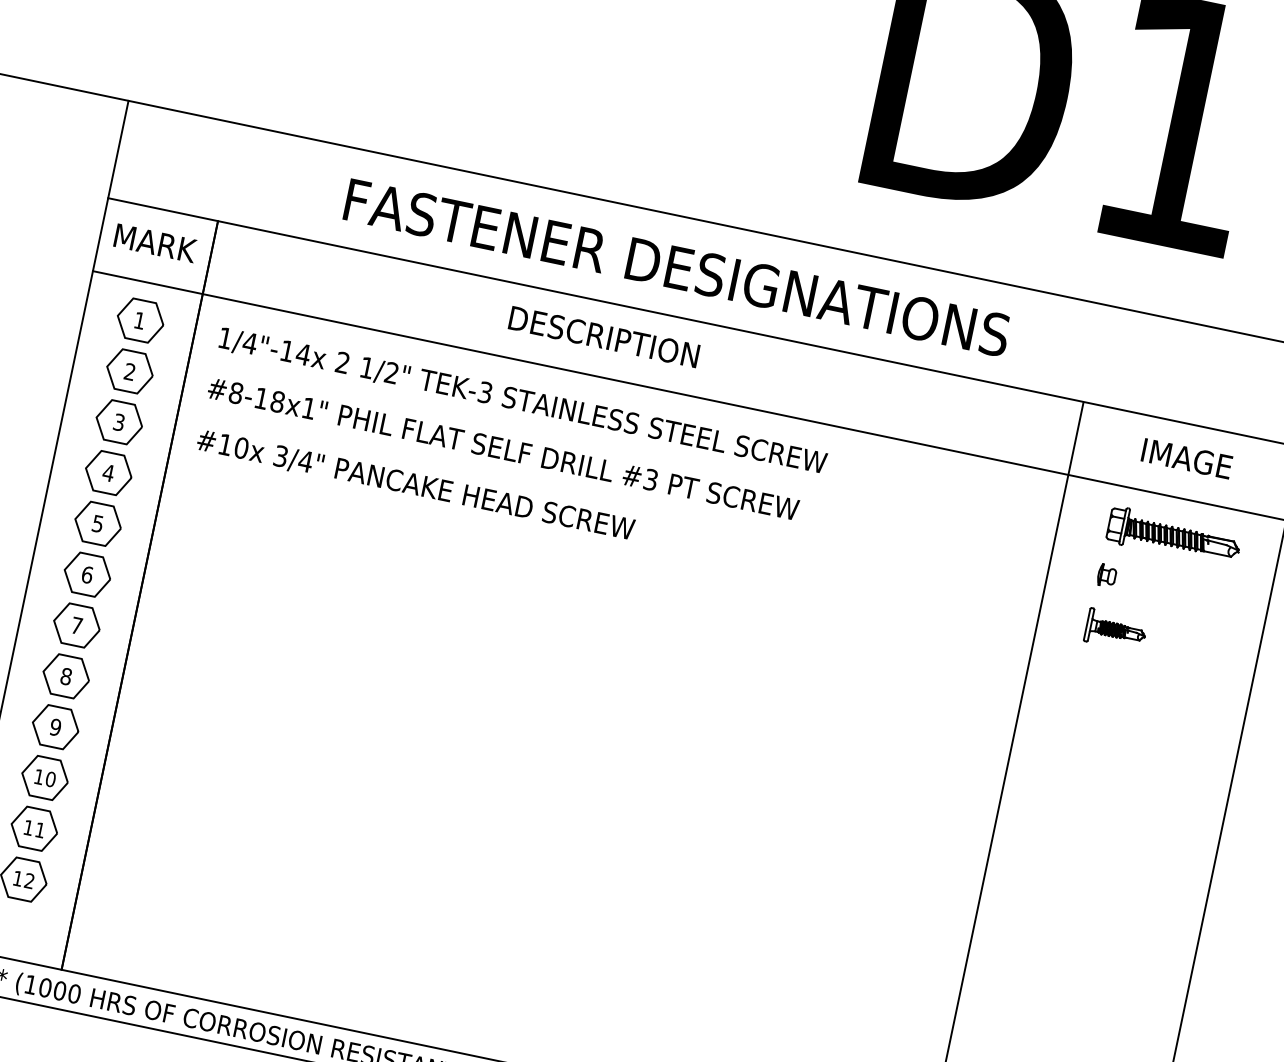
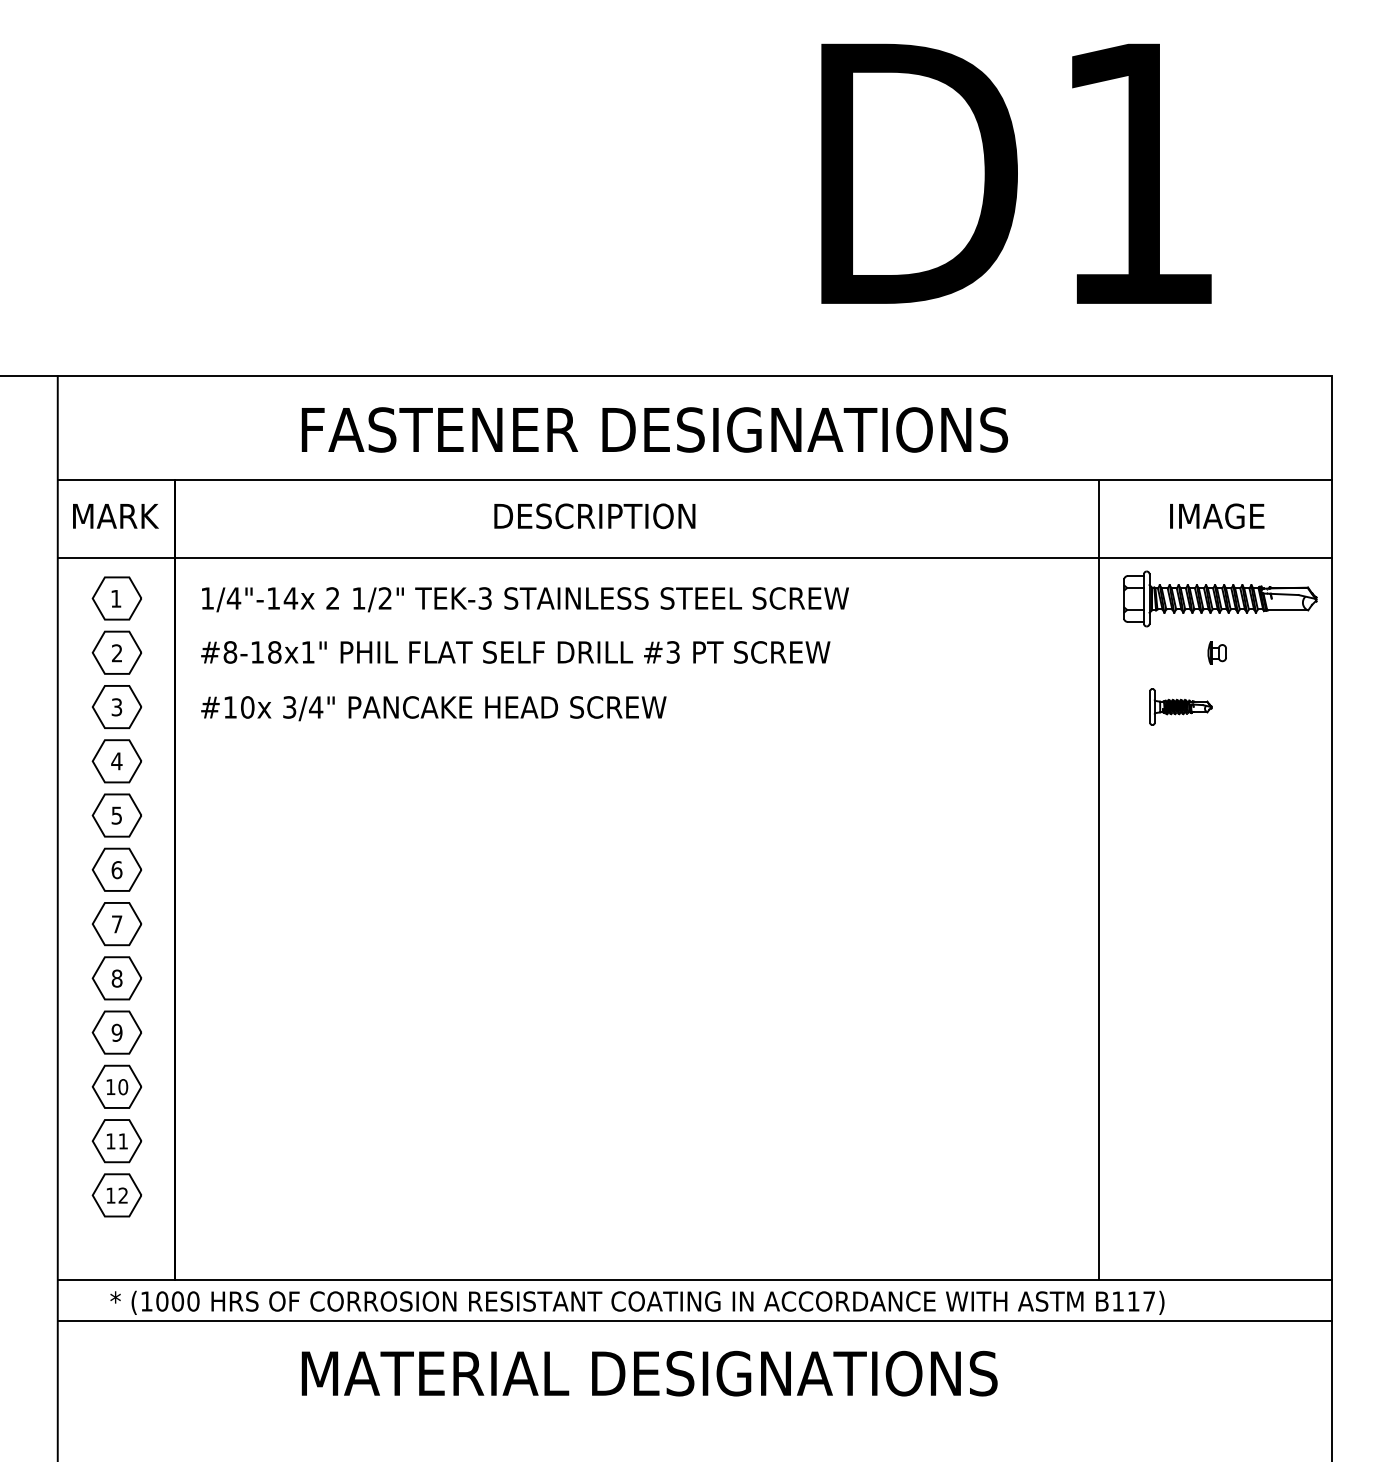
part: (1174, 536) -> (1220, 598), size x1.4
part: (1106, 575) -> (1216, 652), moved

